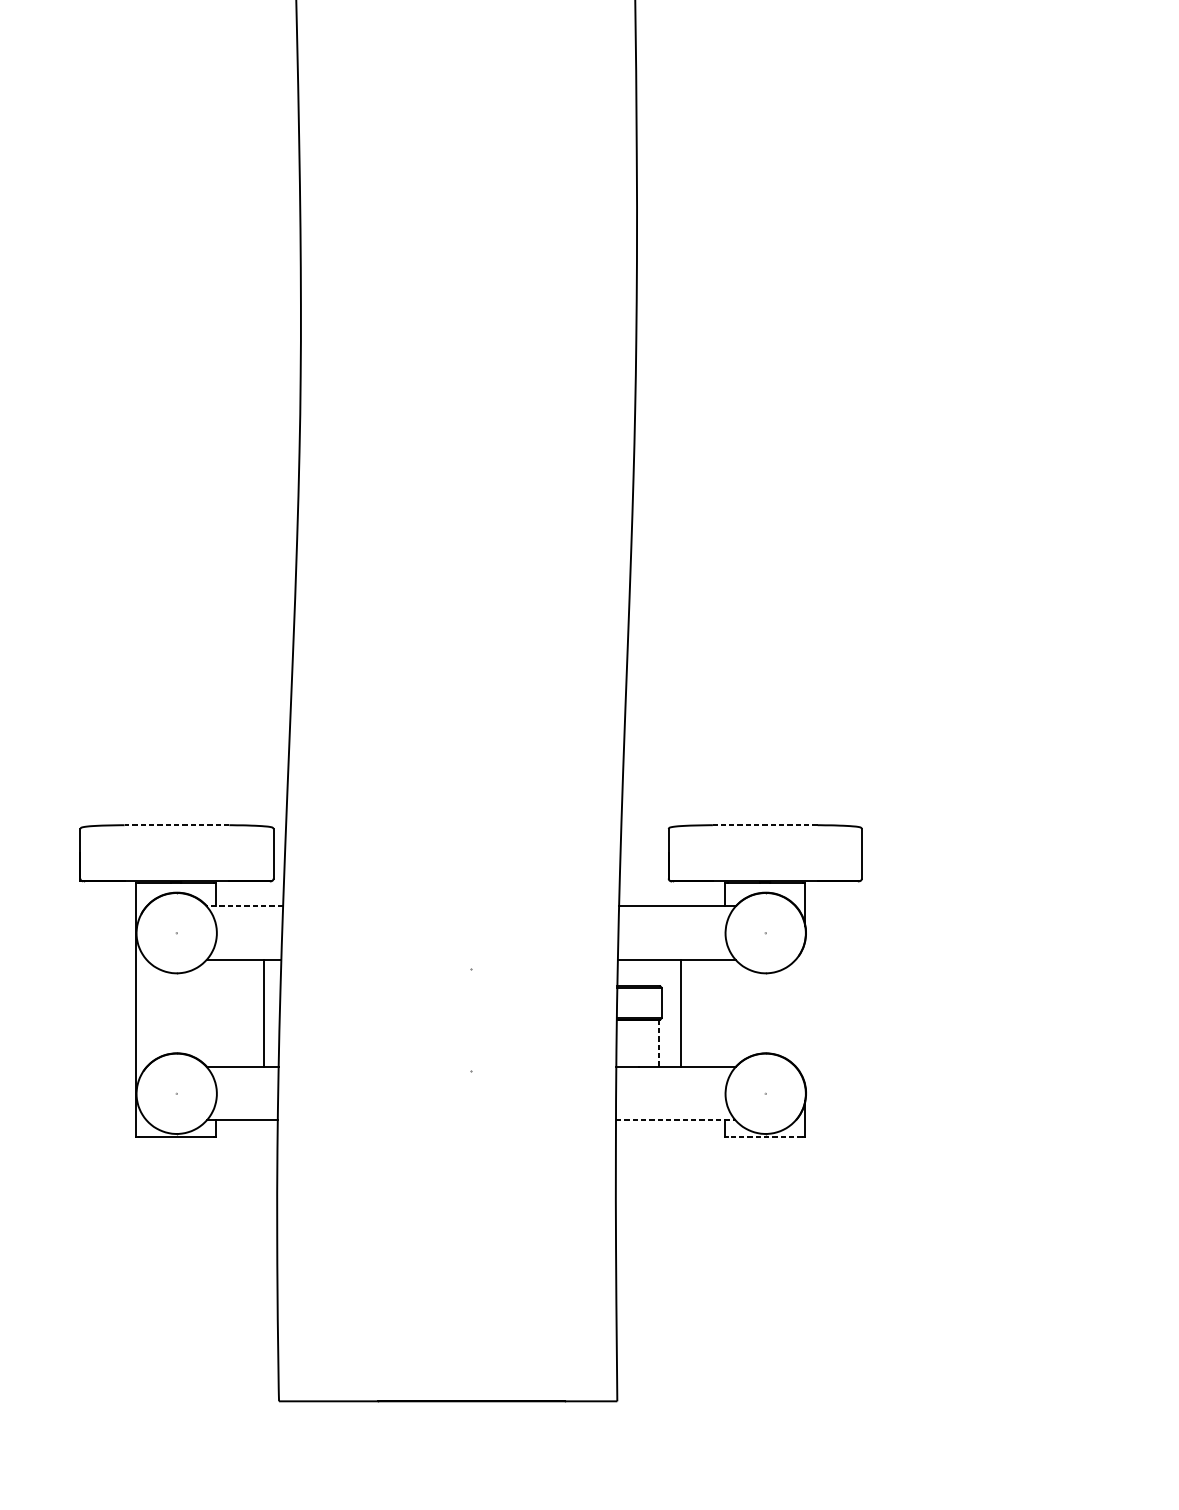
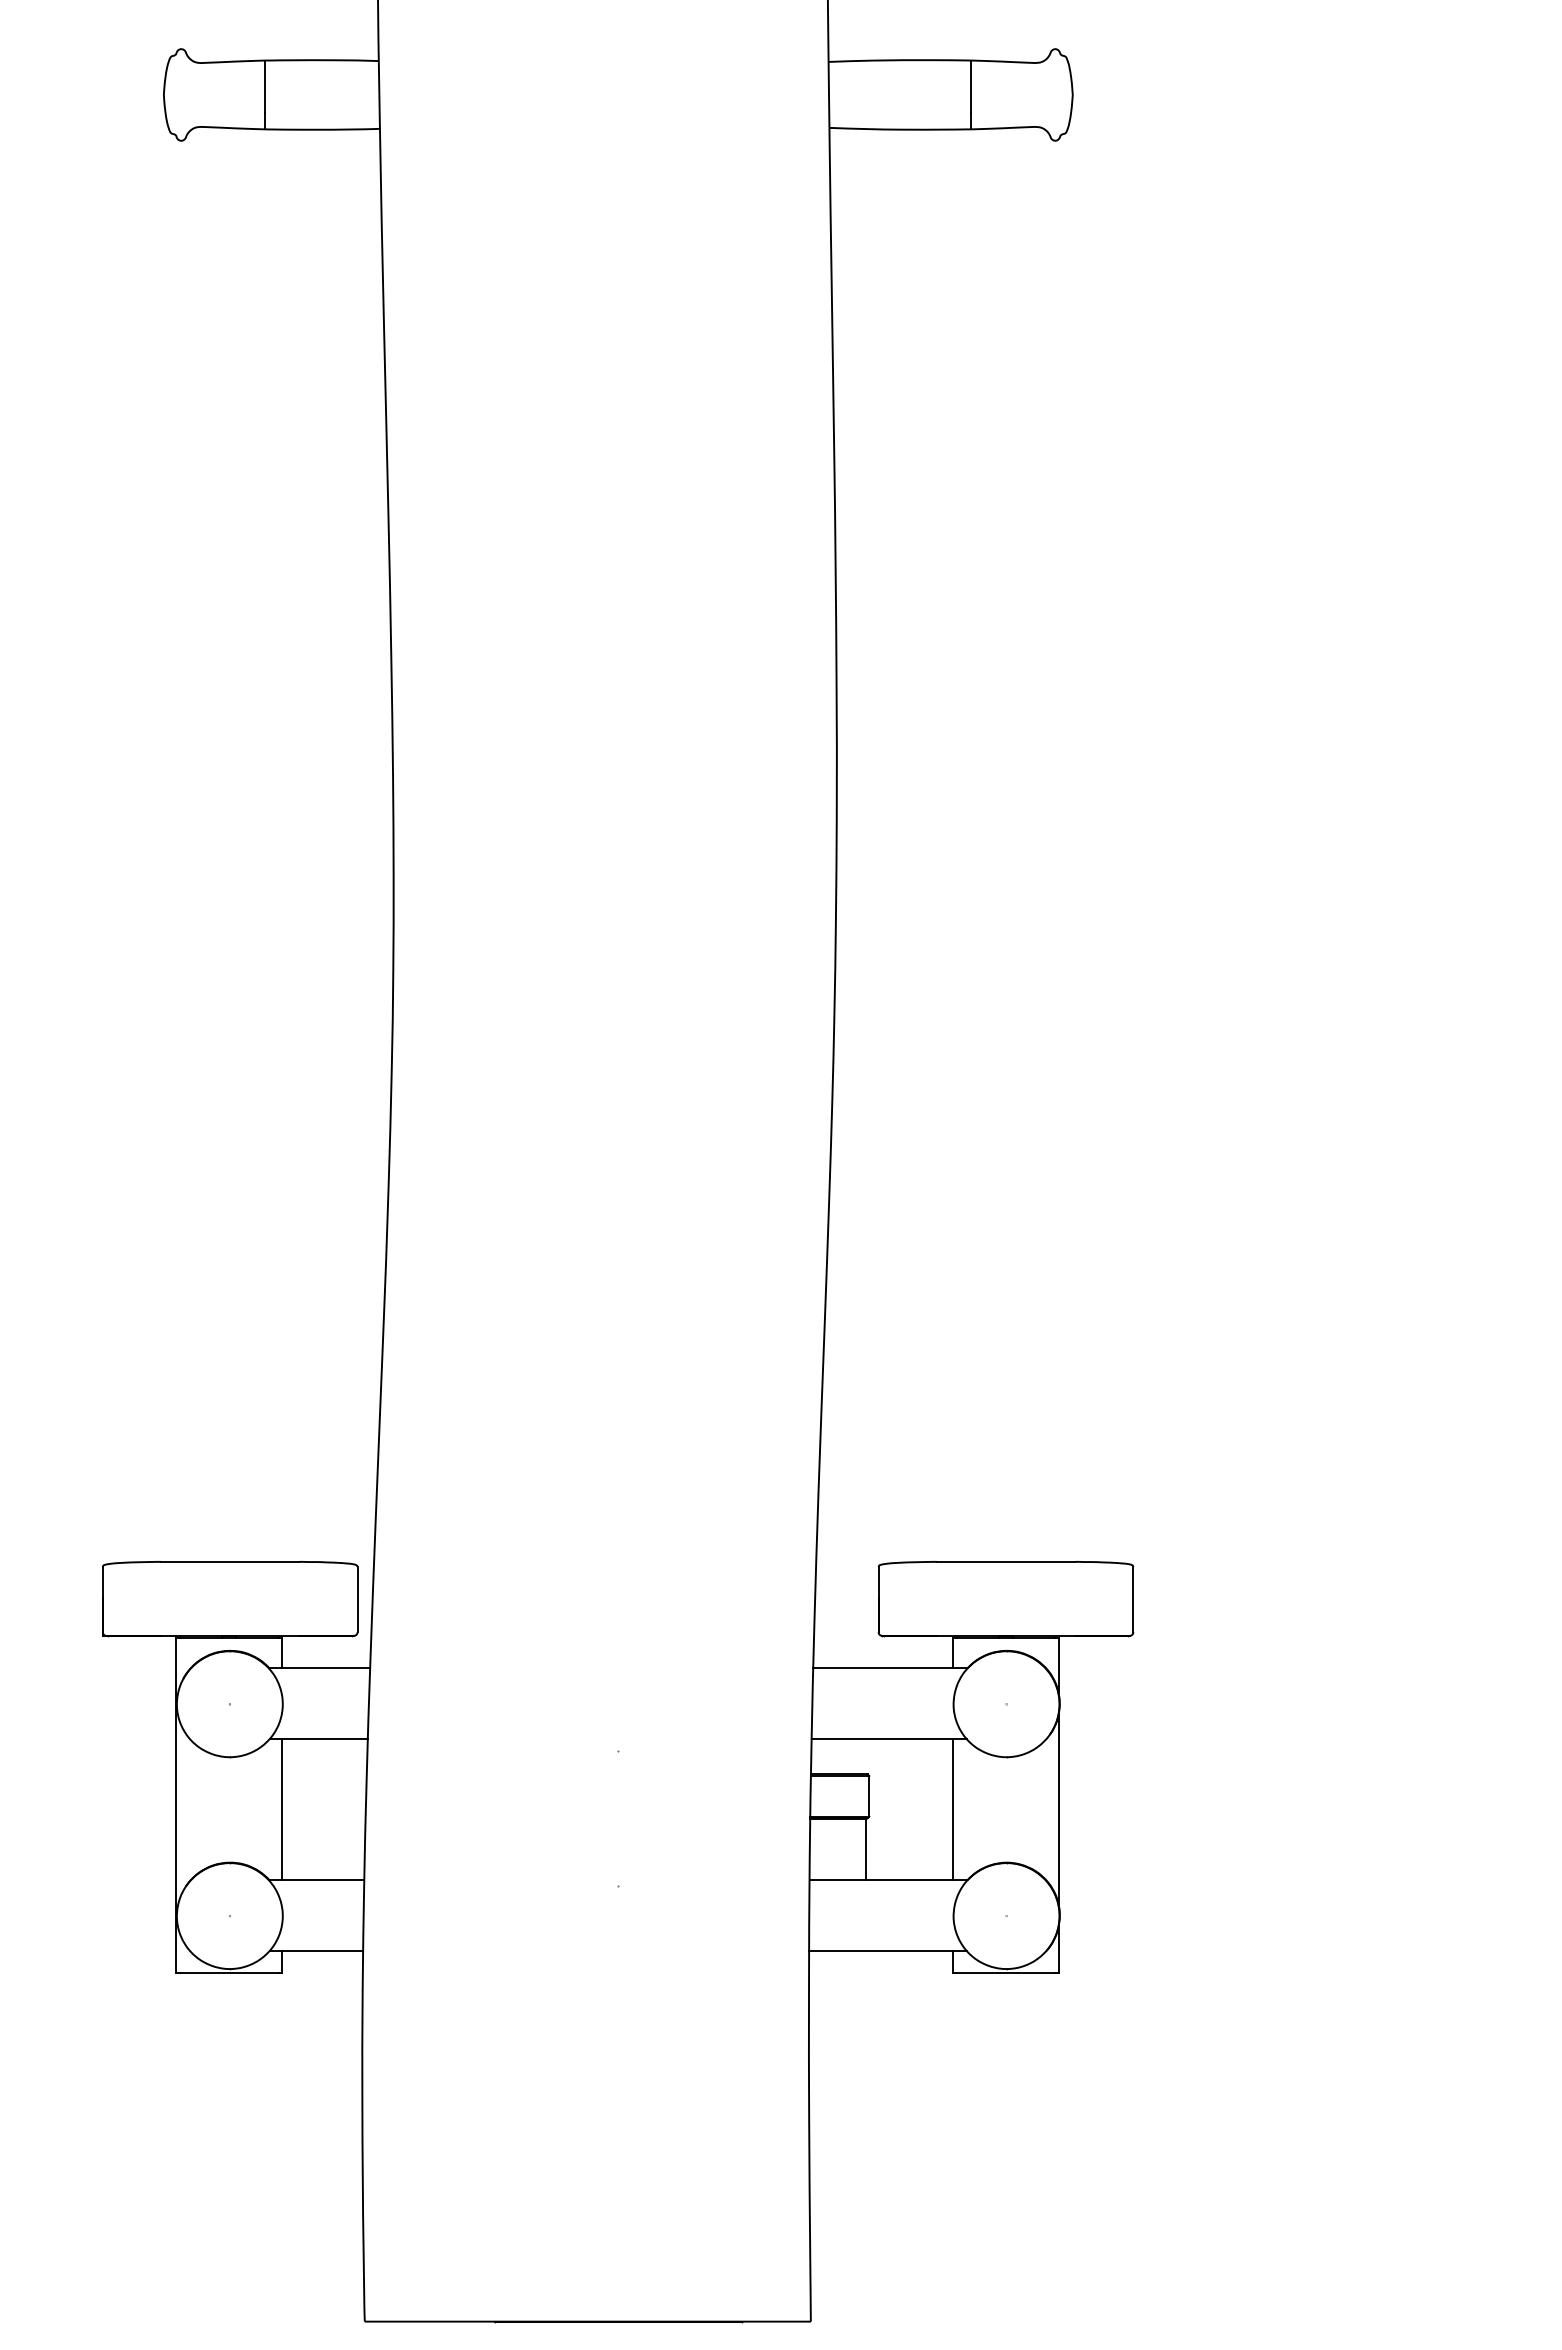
line: (176, 824) -> (229, 1561), dashed -> solid
line: (764, 824) -> (1005, 1561), dashed -> solid
line: (244, 906) -> (319, 1668), dashed -> solid
line: (264, 1012) -> (282, 1809), moved
line: (680, 1012) -> (952, 1809), moved
line: (805, 1012) -> (1058, 1809), added
line: (658, 1043) -> (865, 1849), dashed -> solid
line: (675, 1119) -> (887, 1950), dashed -> solid
line: (764, 1137) -> (1005, 1973), dashed -> solid

